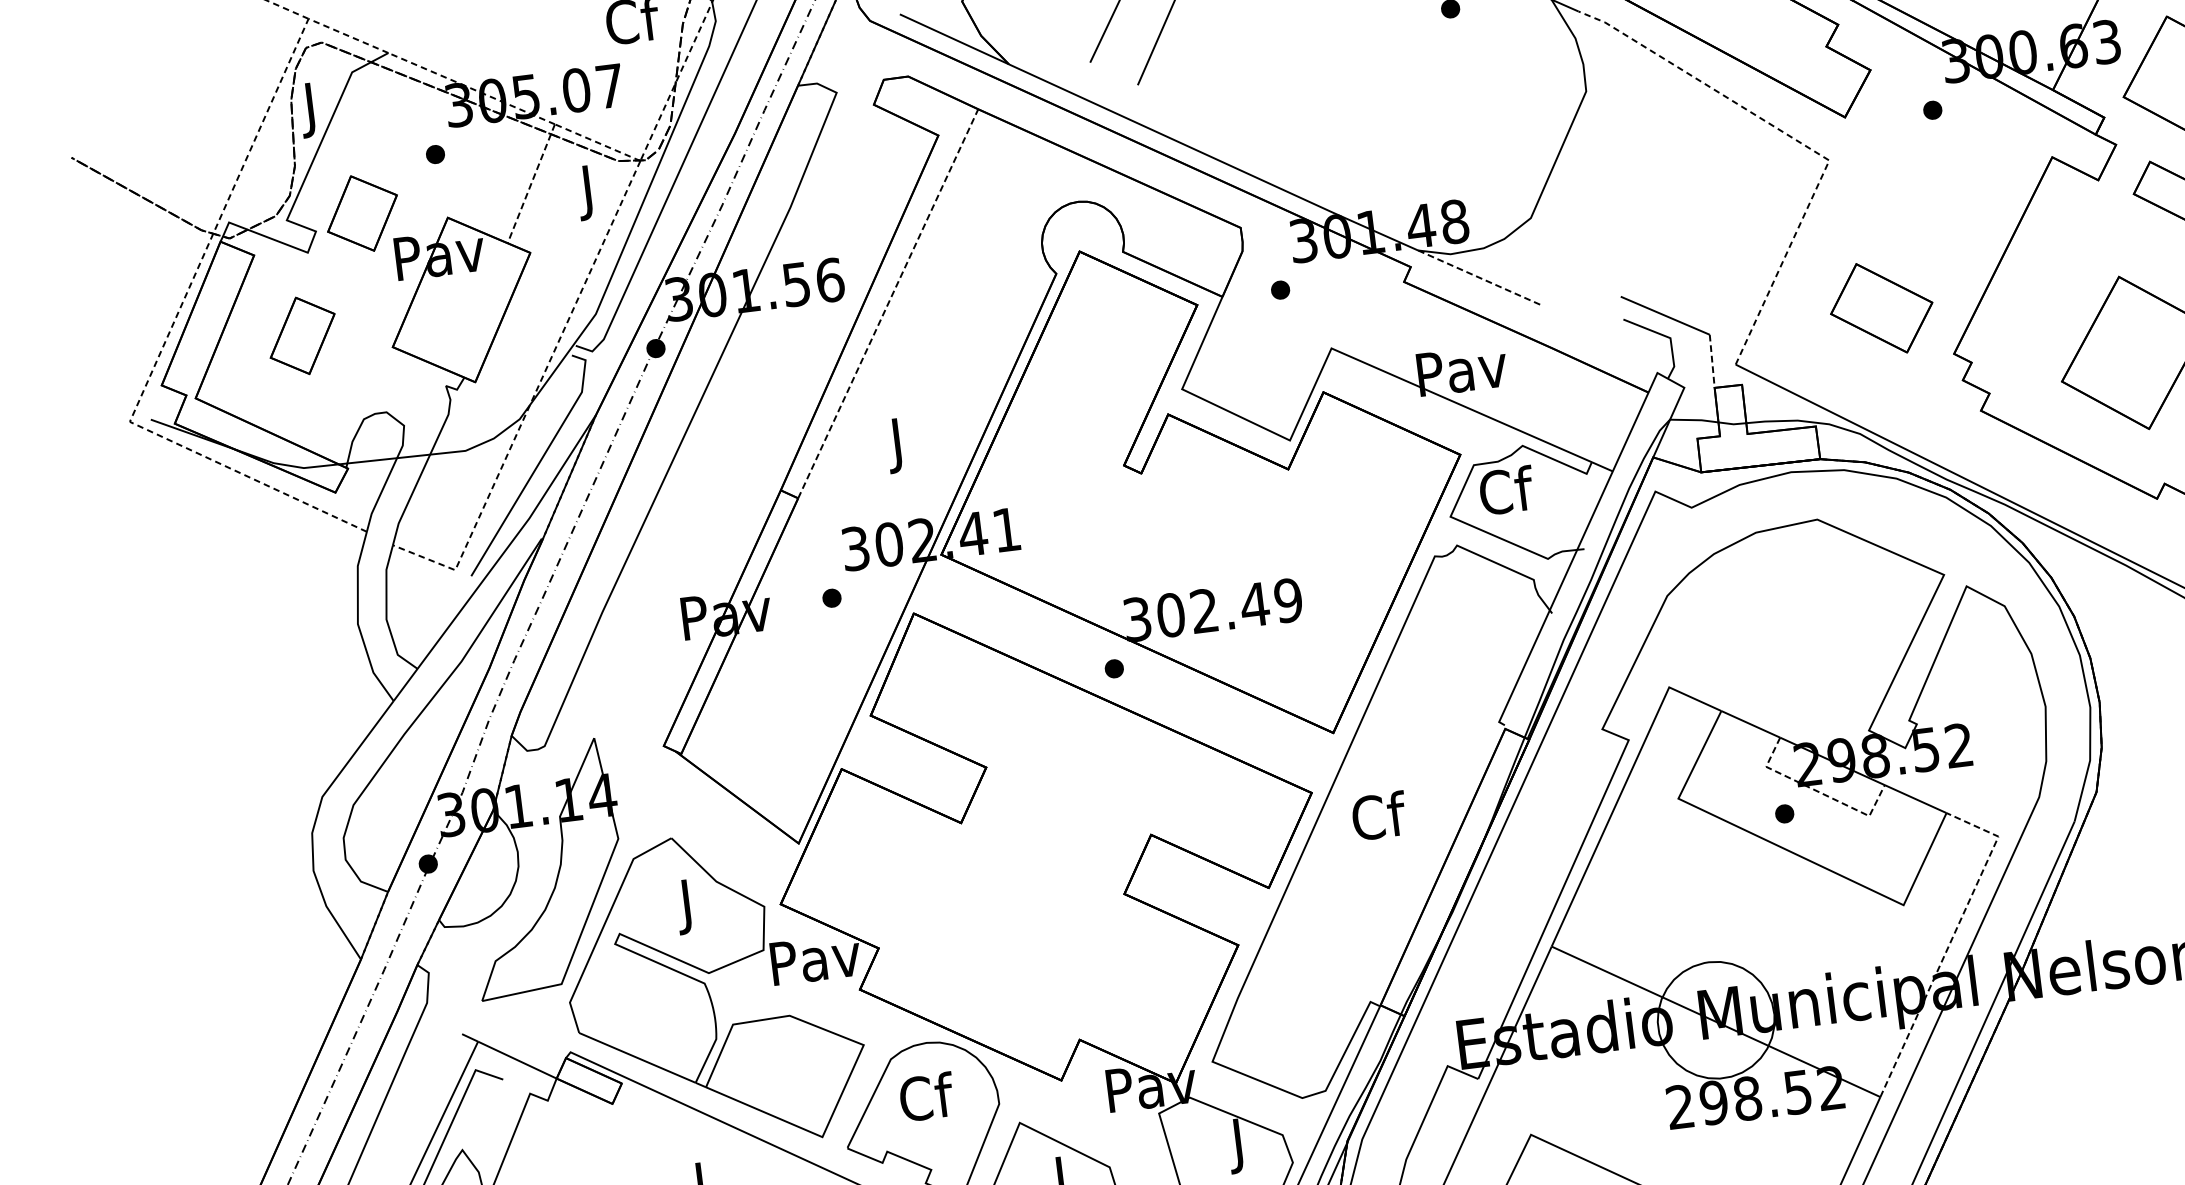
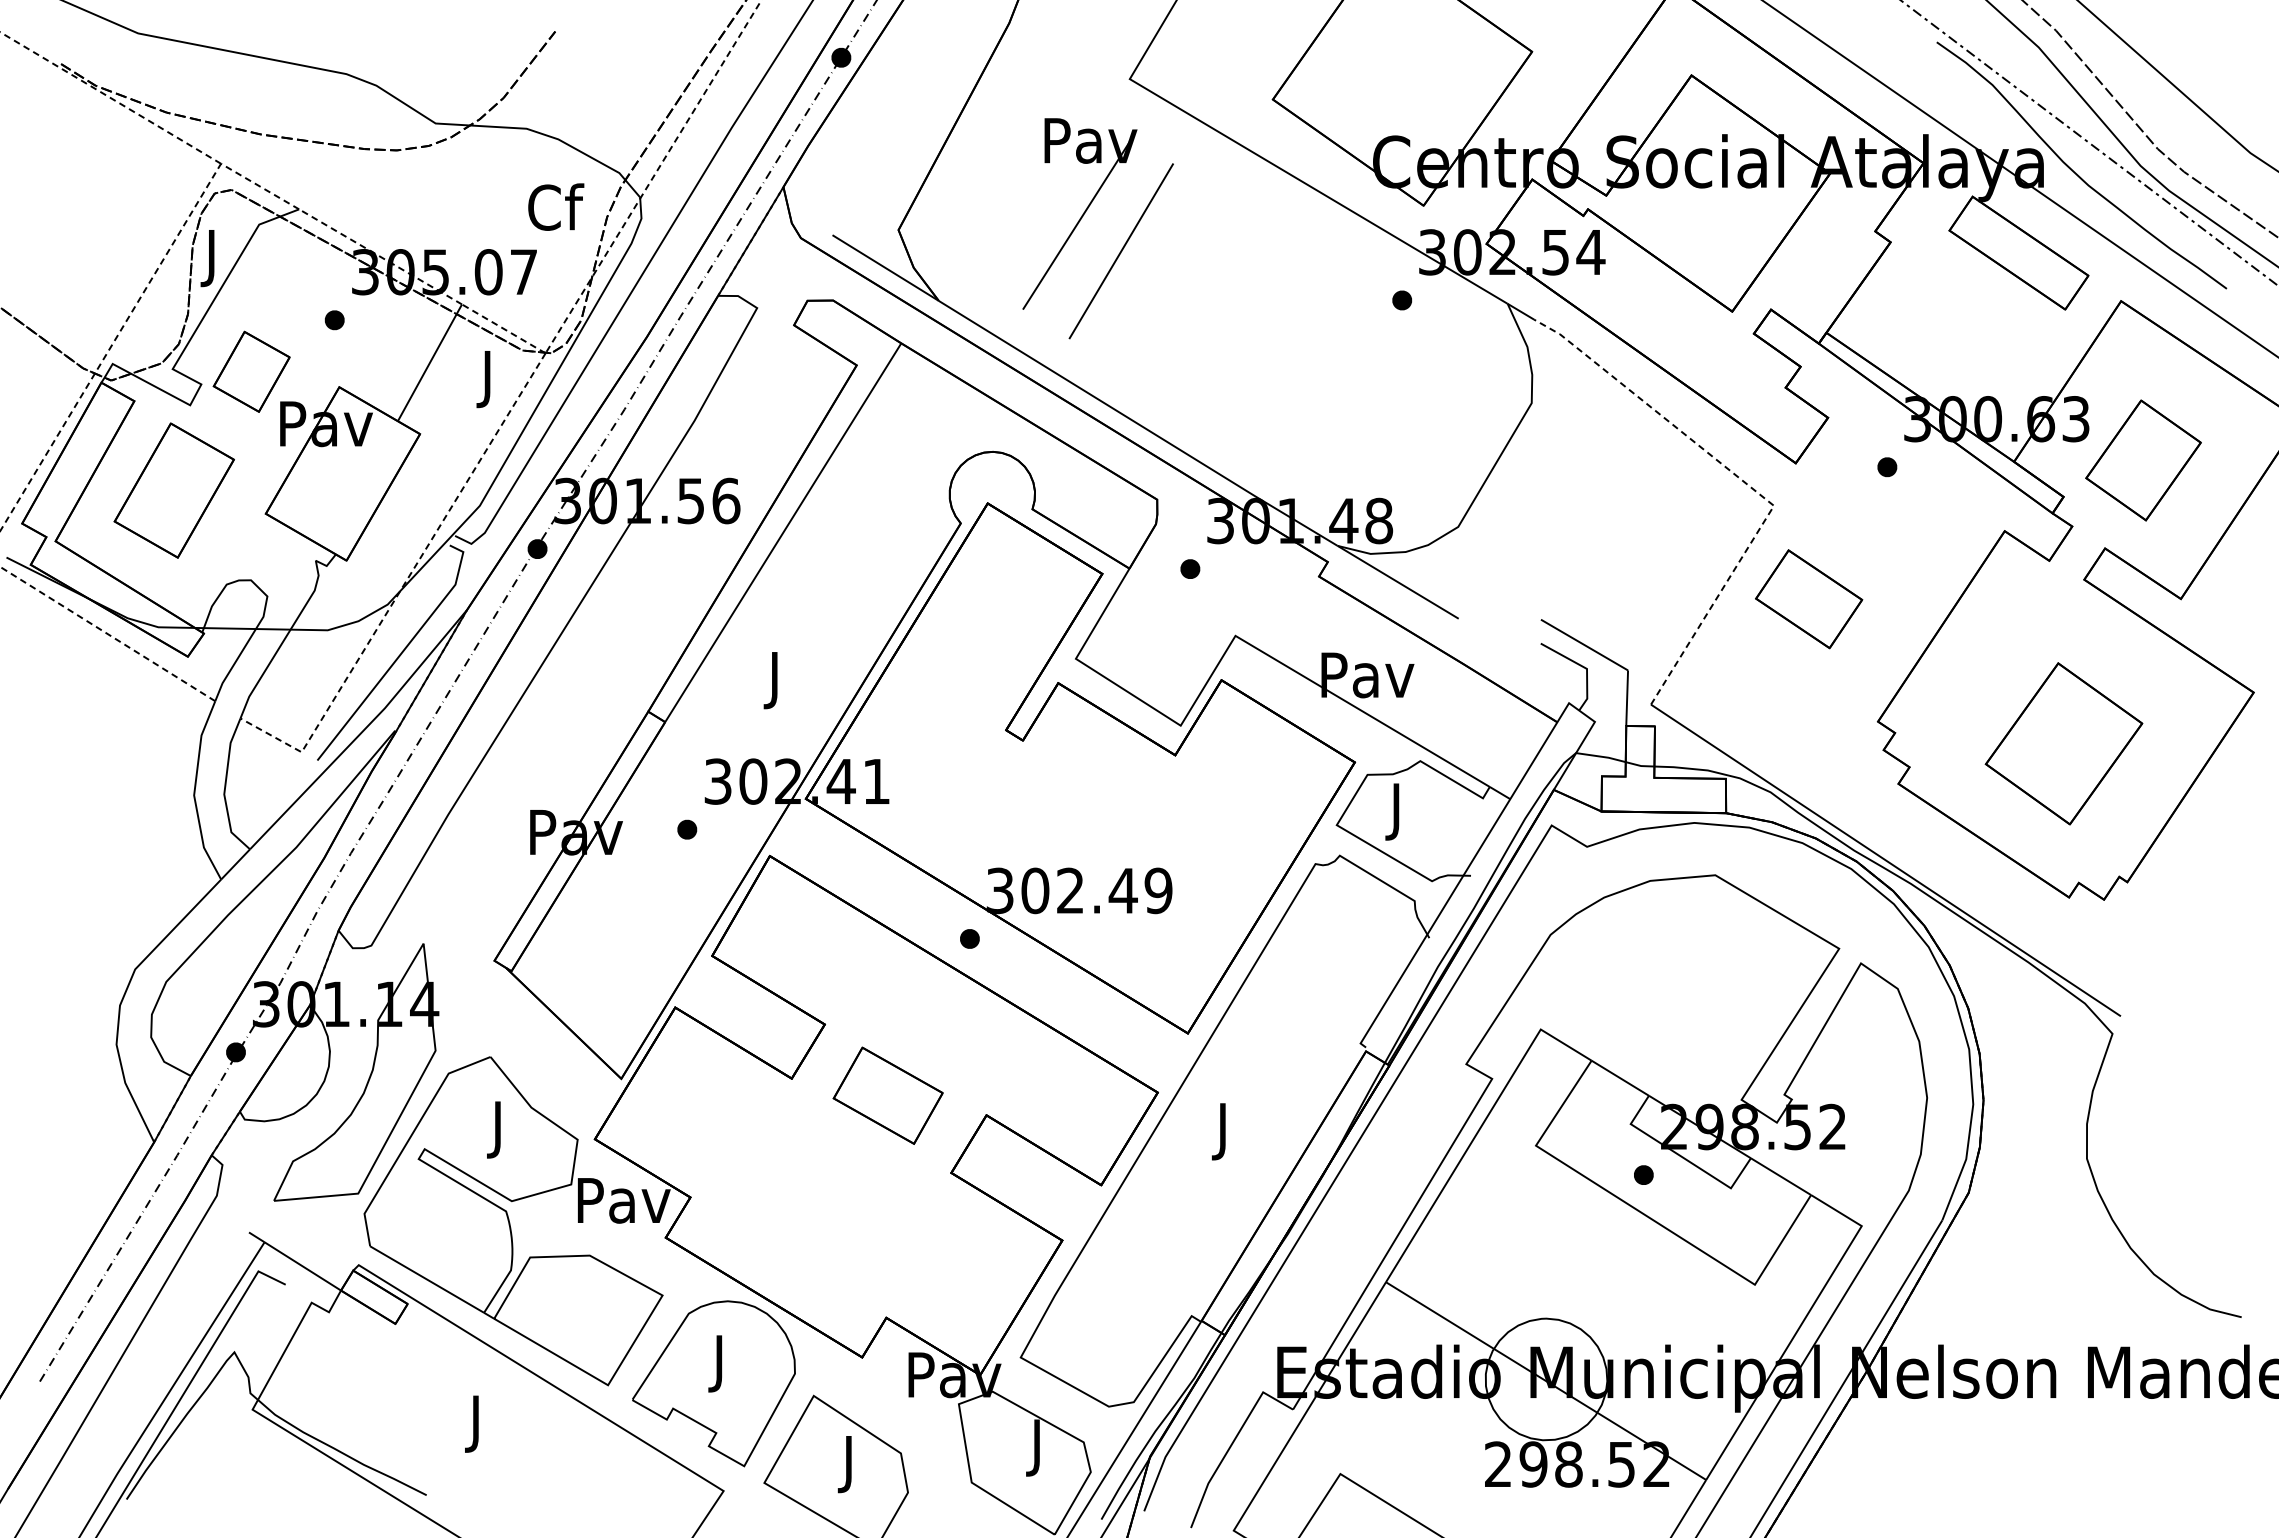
line: (530, 183) -> (429, 362), dashed -> solid
line: (1480, 278) -> (1398, 582), dashed -> solid
line: (888, 303) -> (783, 532), dashed -> solid
part: (1882, 308) -> (1809, 599), moved
part: (302, 335) -> (173, 490), size x1.67
line: (1712, 361) -> (1627, 698), dashed -> solid
text: (1507, 495) -> (1398, 810), Cf -> J
line: (1819, 792) -> (1682, 1157), dashed -> solid
text: (1379, 821) -> (1224, 1130), Cf -> J
part: (1054, 827) -> (887, 1095), added
line: (1952, 939) -> (1800, 1326), dashed -> solid
text: (927, 1101) -> (721, 1362), Cf -> J

